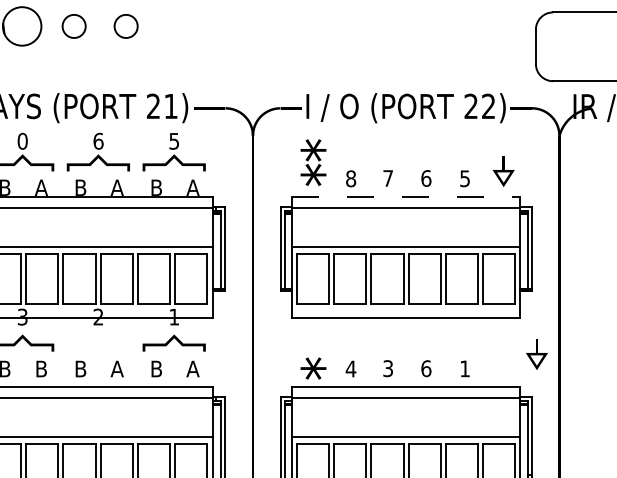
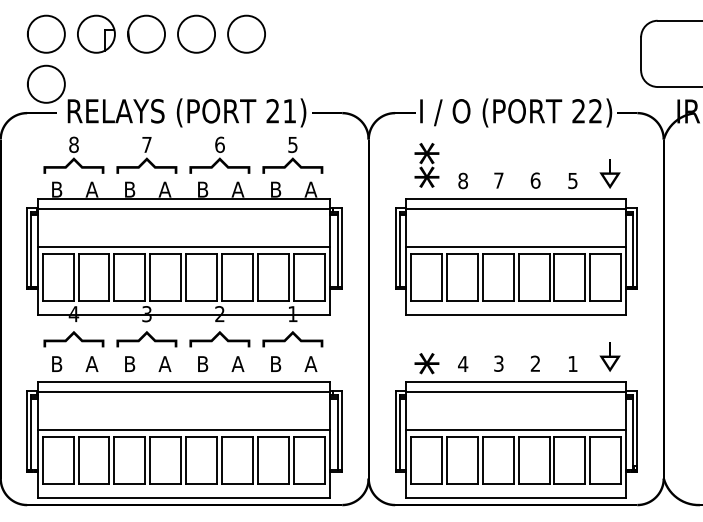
circle: (74, 25) -> (196, 33), size x1.67
circle: (126, 25) -> (246, 33), size x1.67
text: (22, 140) -> (146, 144), 0 -> 7
line: (406, 197) -> (516, 198), dashed -> solid
curve: (95, 340) -> (217, 336), added
part: (536, 353) -> (609, 356), moved
text: (40, 368) -> (164, 363), B -> A
text: (426, 368) -> (535, 363), 6 -> 2

